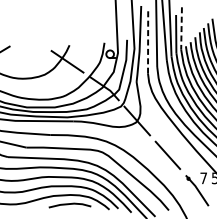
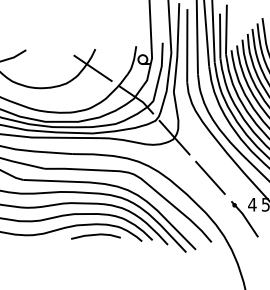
line: (181, 28) -> (226, 29), dashed -> solid
line: (148, 42) -> (187, 45), dashed -> solid
text: (203, 178) -> (252, 204), 7 -> 4

